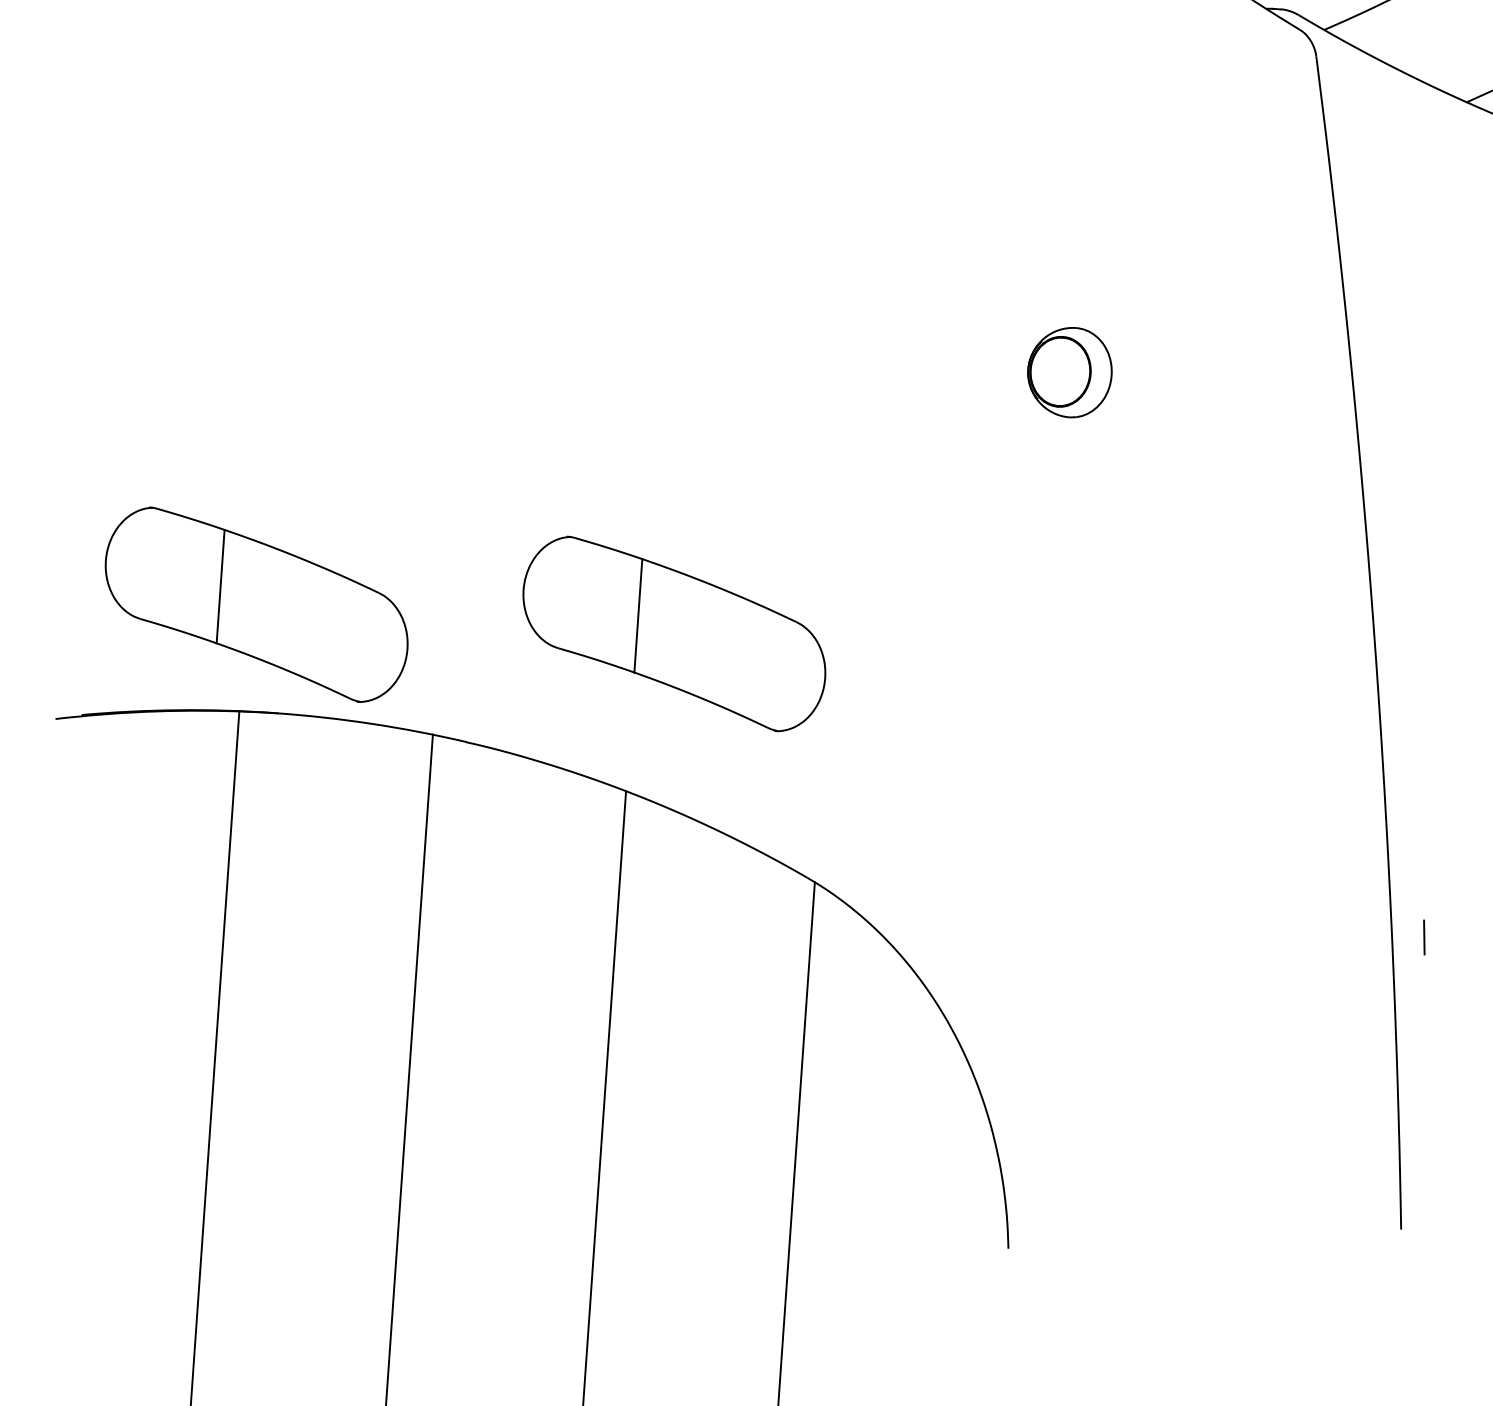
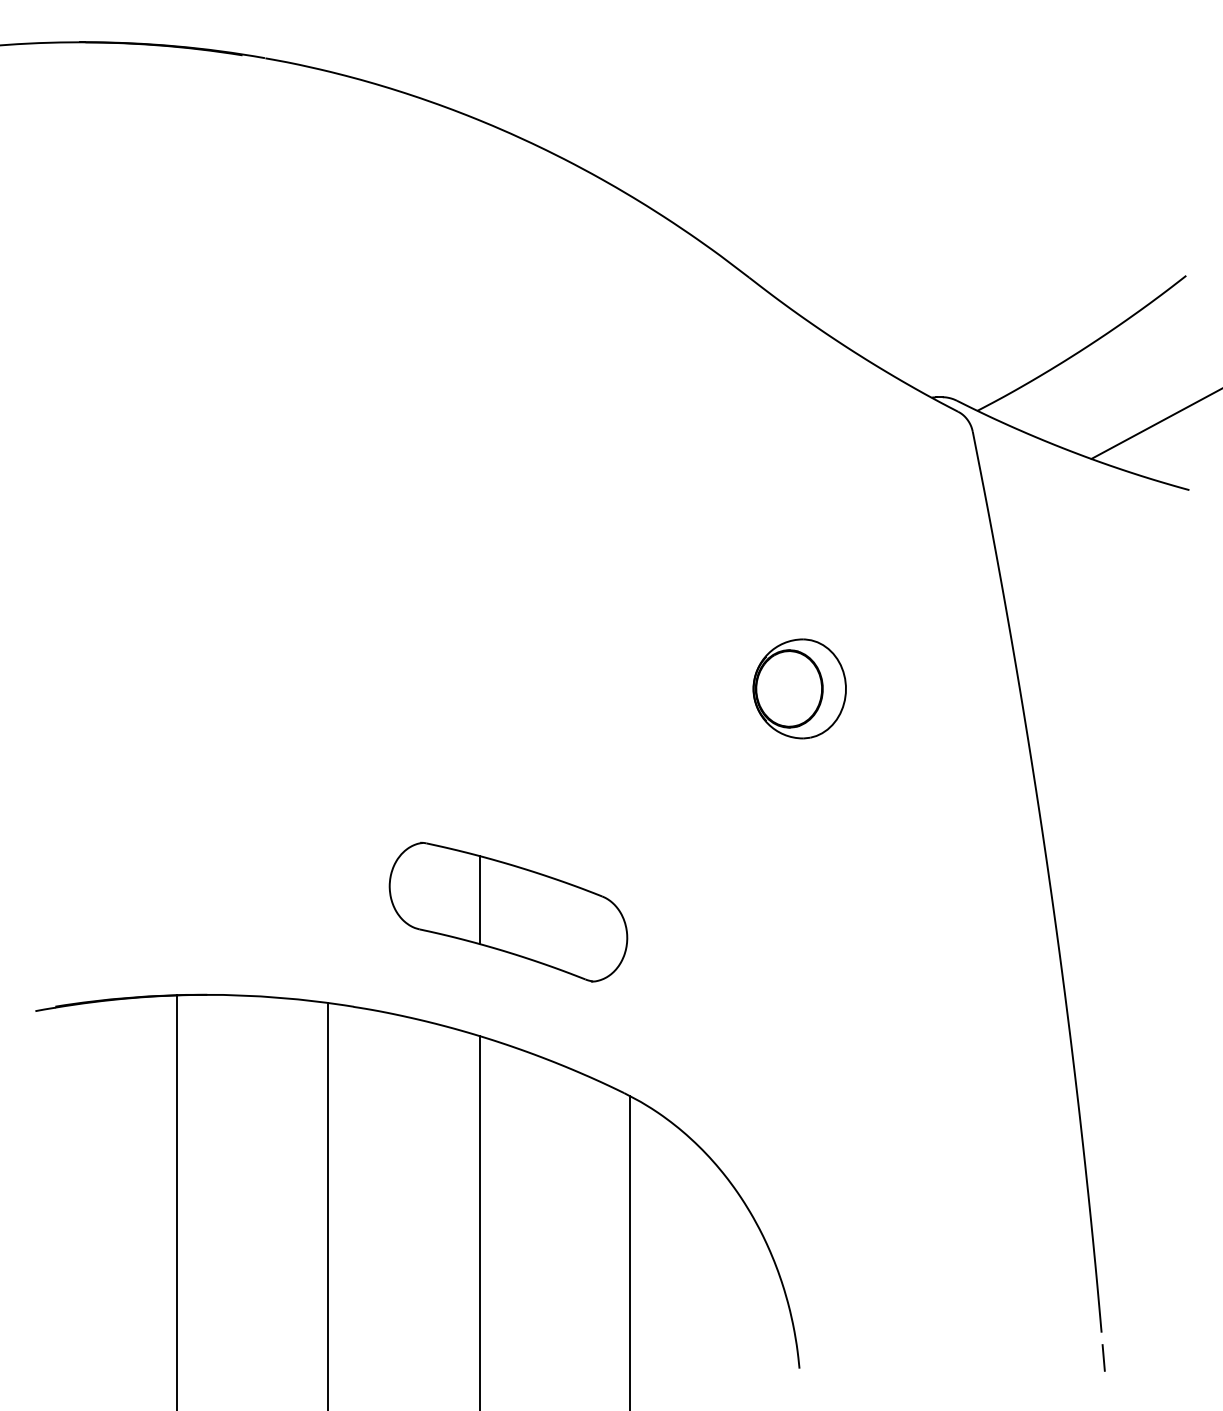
part: (1069, 371) -> (799, 688), size x1.43
part: (256, 603) -> (184, 911), removed
line: (1424, 936) -> (1103, 1357), moved

